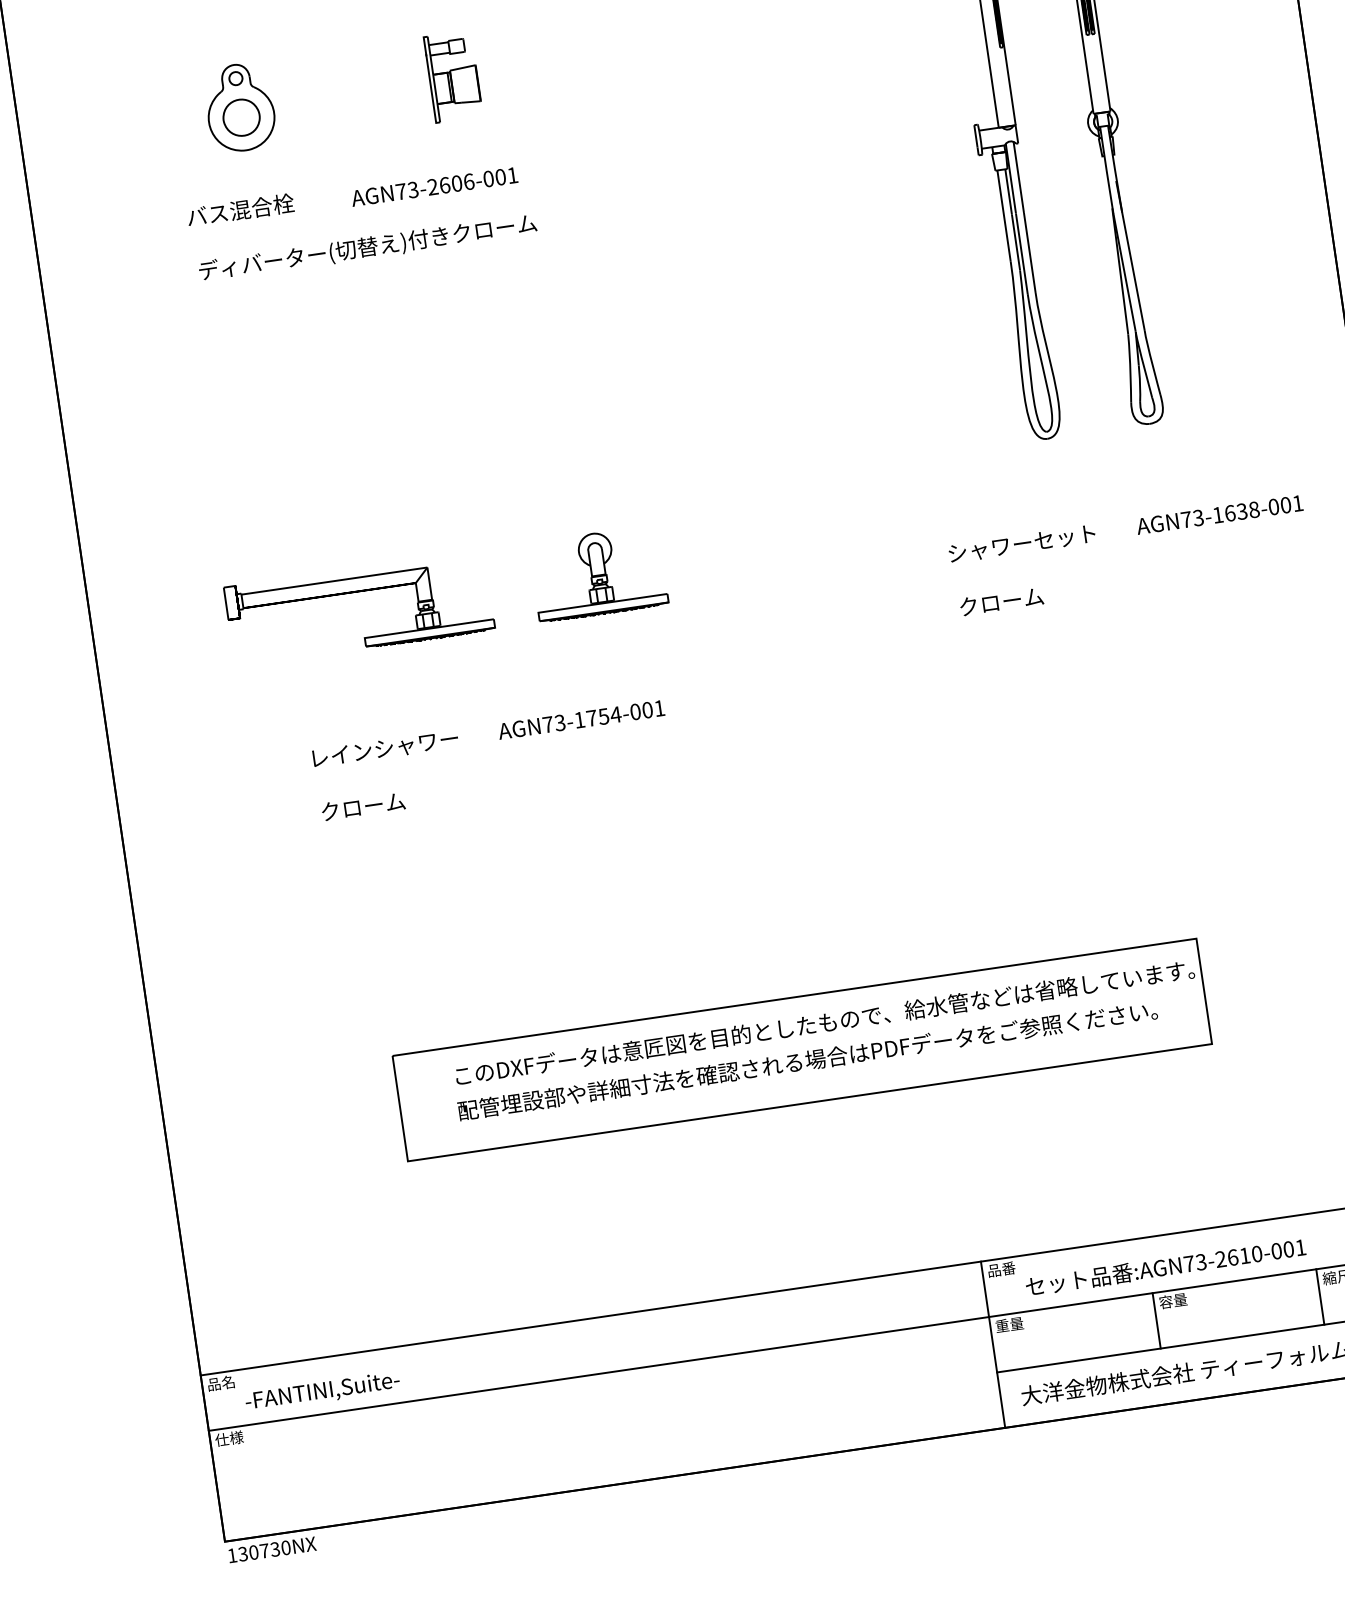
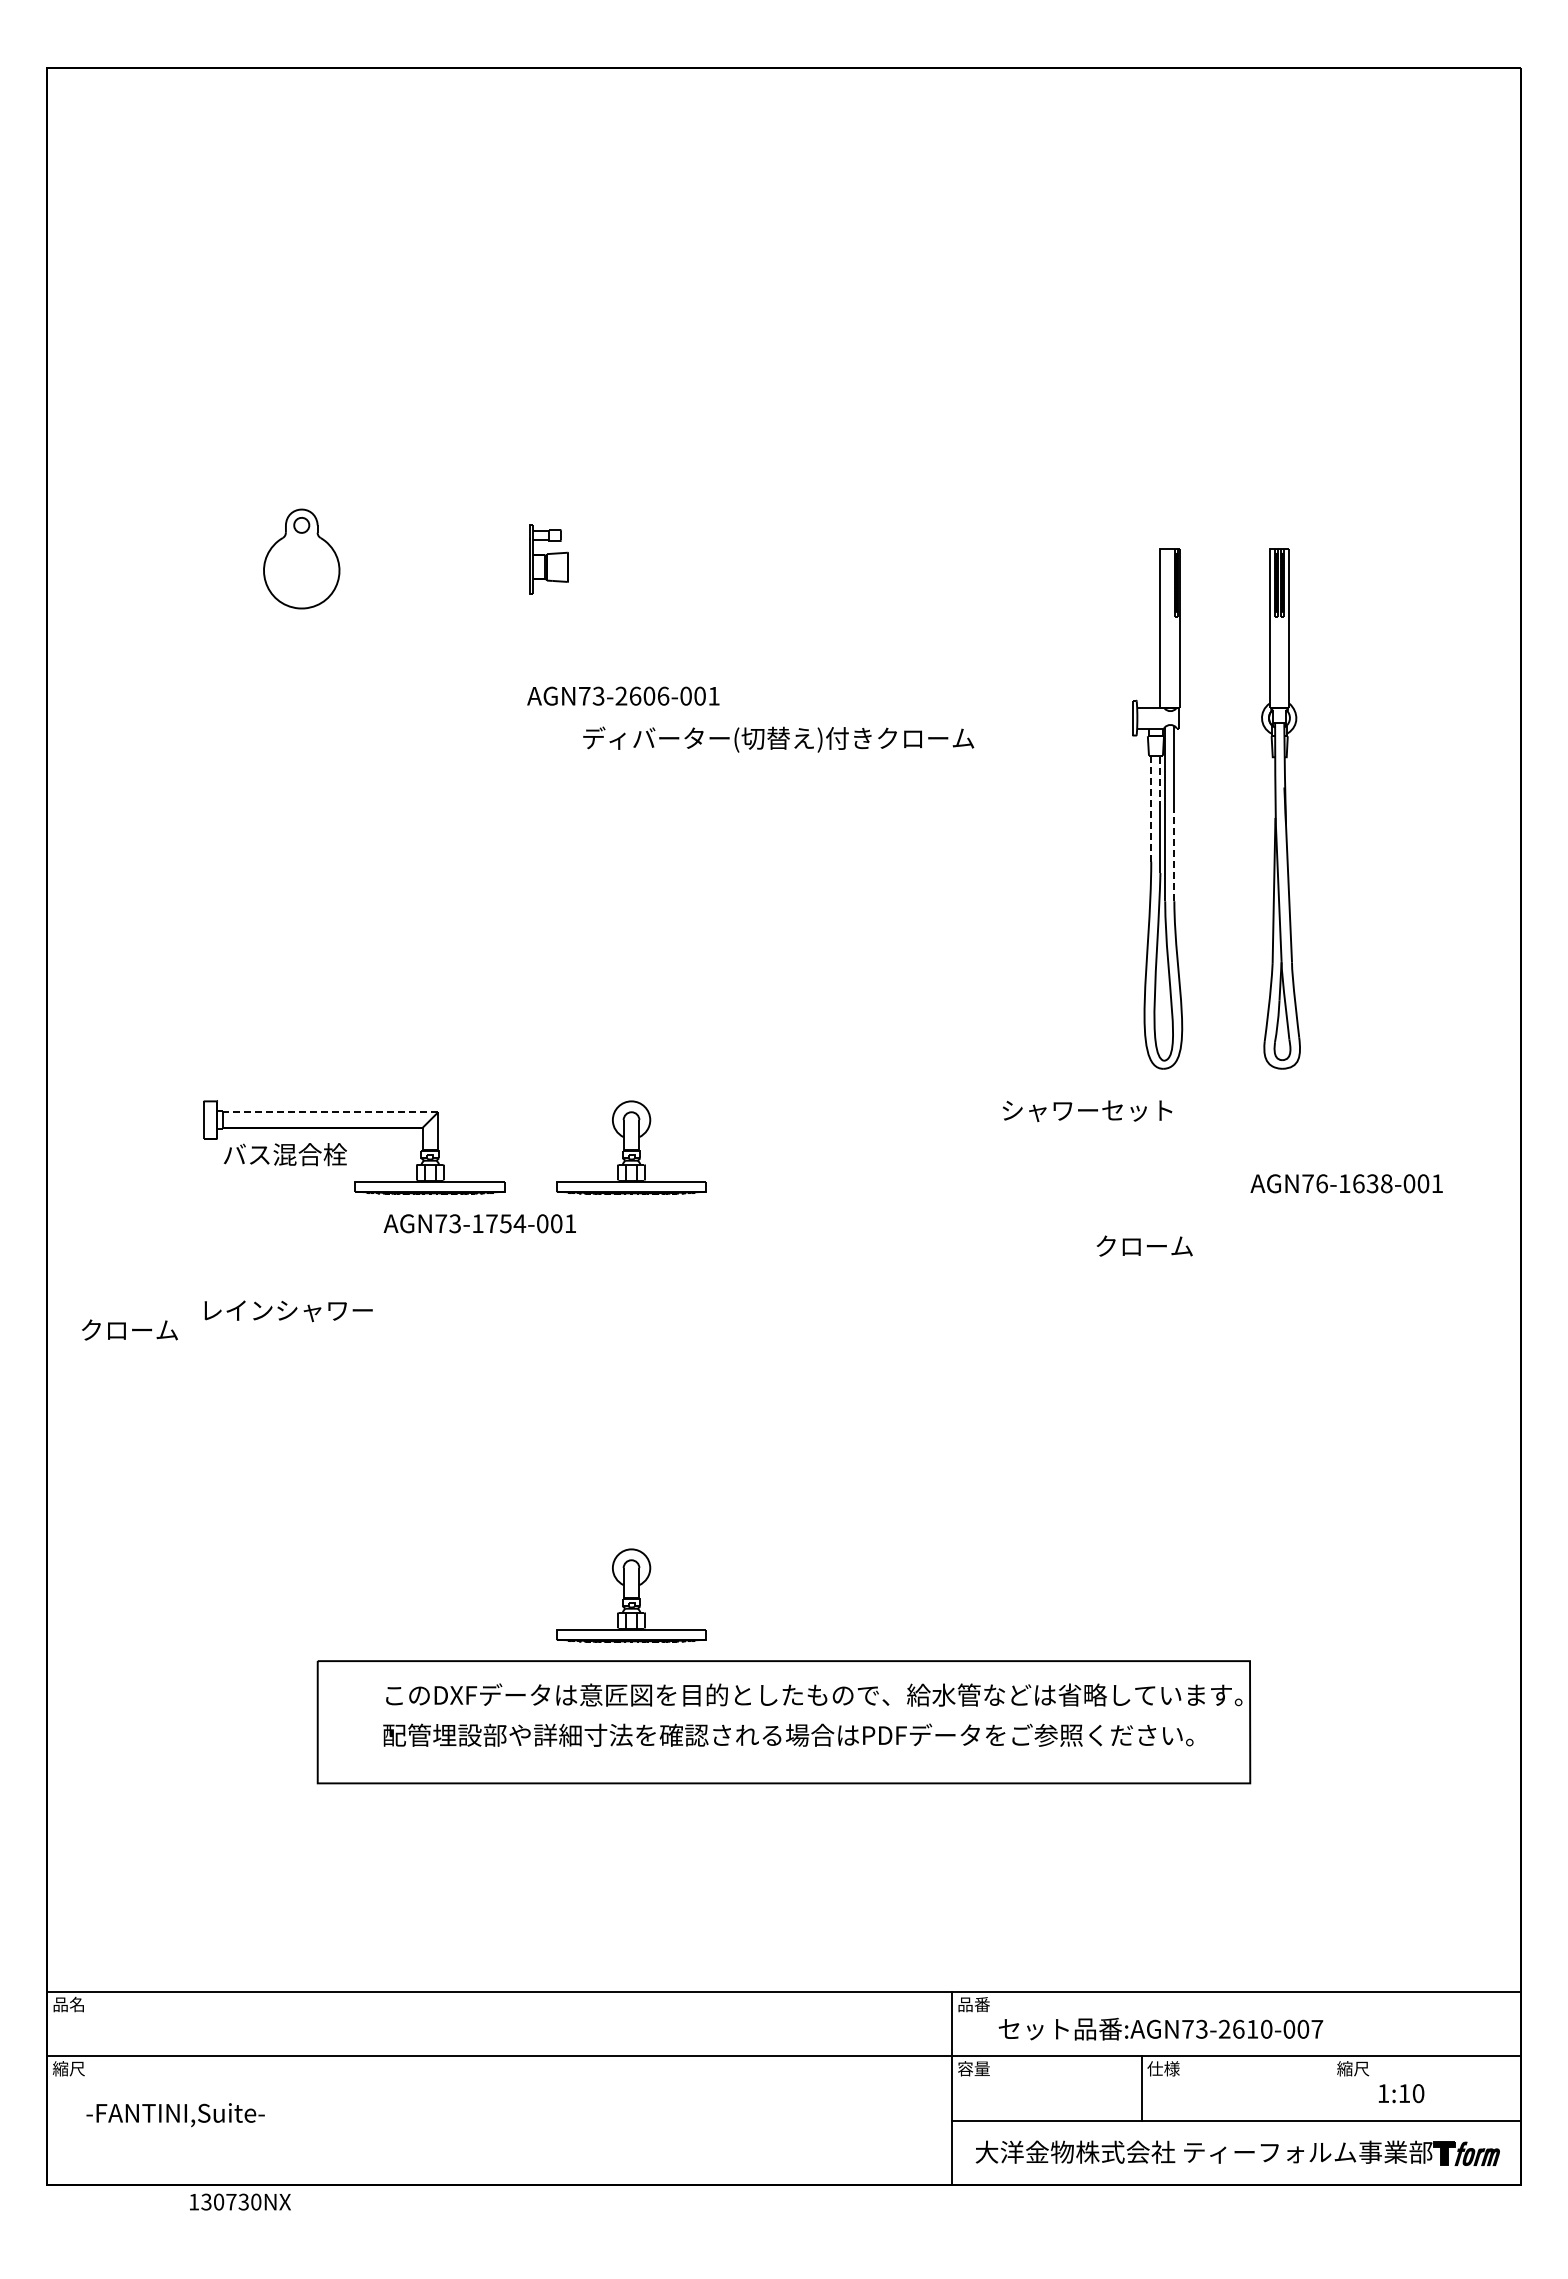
part: (452, 77) -> (548, 559), size x0.7
part: (241, 117) -> (301, 570), removed
text: (434, 186) -> (623, 695), moved
line: (1008, 191) -> (1160, 781), solid -> dashed
text: (239, 210) -> (284, 1154), moved
line: (1004, 215) -> (1151, 808), solid -> dashed
text: (367, 247) -> (778, 739), moved
line: (1029, 252) -> (1174, 854), solid -> dashed
text: (1198, 517) -> (1321, 1183), AGN73-1638-001 -> AGN76-1638-001
text: (1022, 544) -> (1087, 1111), moved
line: (334, 581) -> (330, 1112), solid -> dashed
text: (1001, 601) -> (1144, 1245), moved
text: (581, 719) -> (479, 1223), moved
text: (385, 749) -> (288, 1311), moved
text: (362, 806) -> (129, 1329), moved
part: (654, 959) -> (631, 1595), added
text: (1300, 1247) -> (1317, 2029), :AGN73-2610-001 -> :AGN73-2610-007
line: (1320, 1296) -> (1331, 2088), removed
text: (1173, 1300) -> (1163, 2068), 容量 -> 仕様
text: (1002, 1325) -> (965, 2068), 重量 -> 容量
text: (322, 1392) -> (175, 2115), moved
text: (228, 1438) -> (68, 2068), 仕様 -> 縮尺
text: (272, 1549) -> (240, 2201), moved

